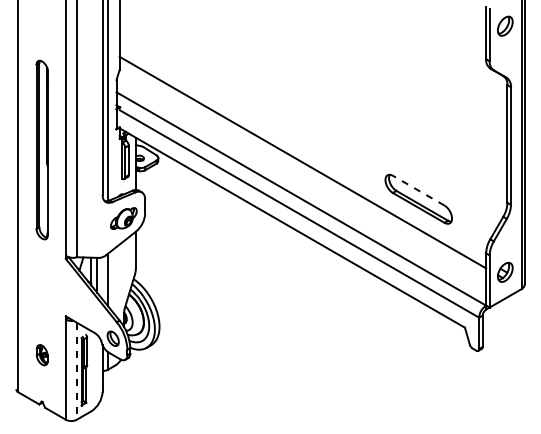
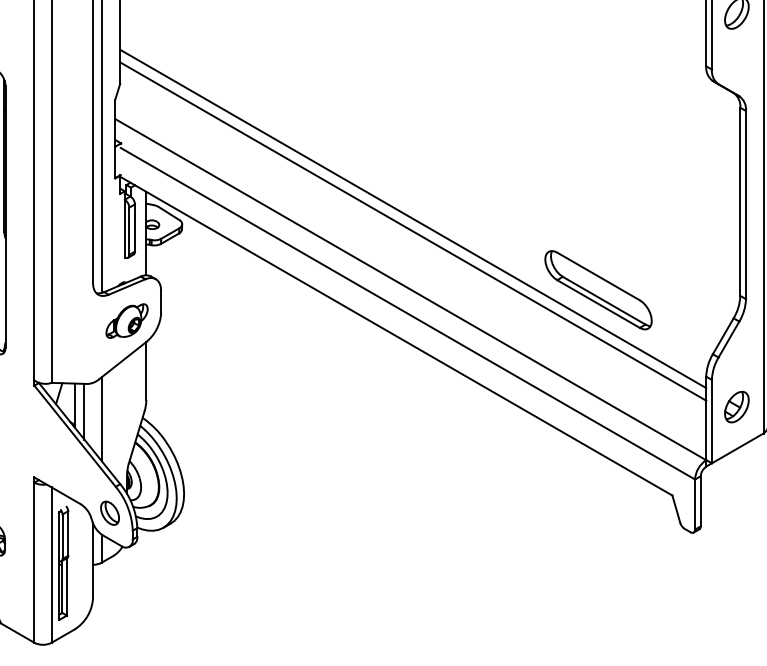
line: (302, 154) -> (412, 218), added
line: (418, 190) -> (598, 276), dashed -> solid
line: (76, 371) -> (51, 565), dashed -> solid

